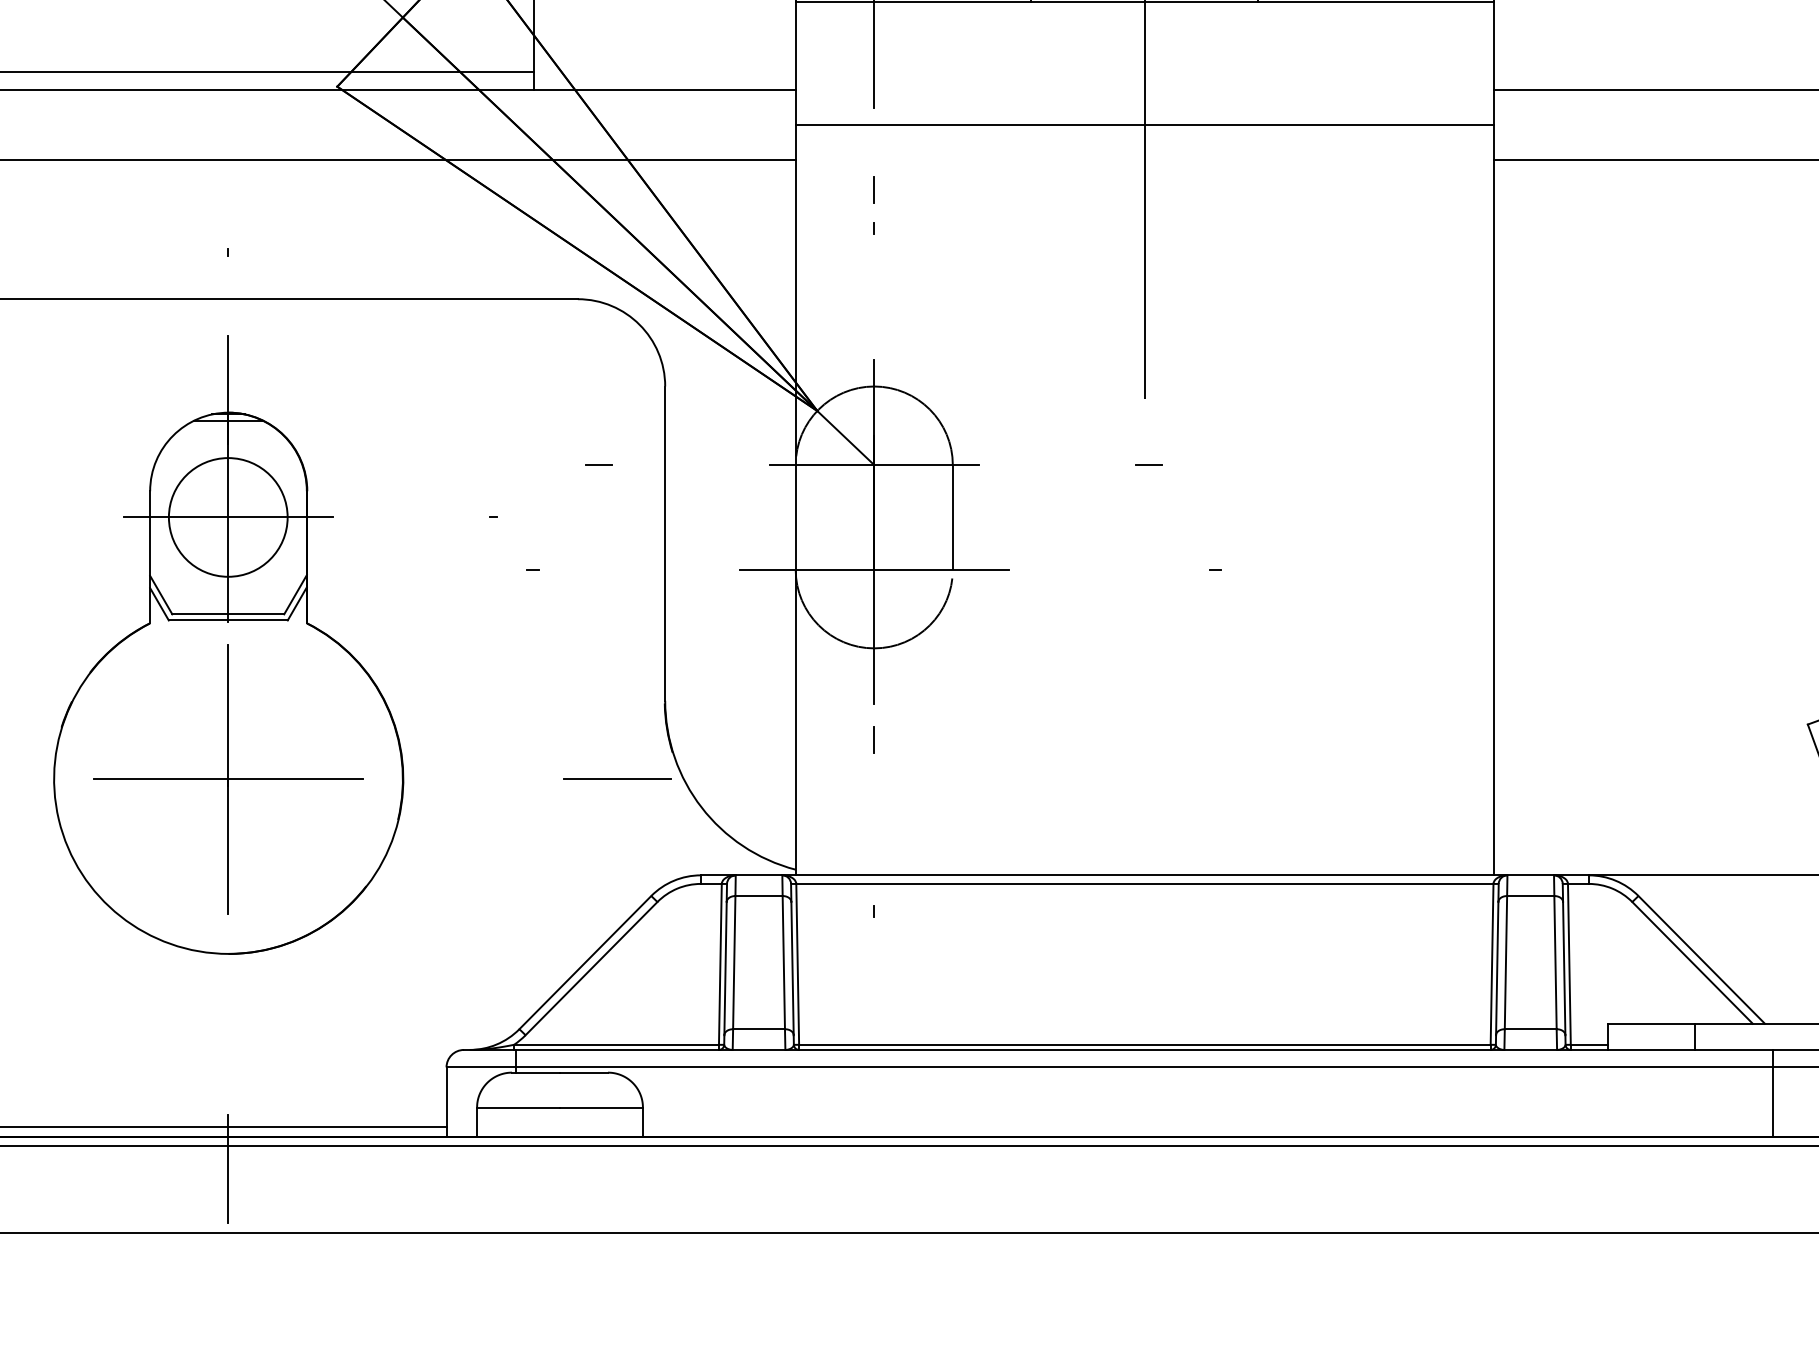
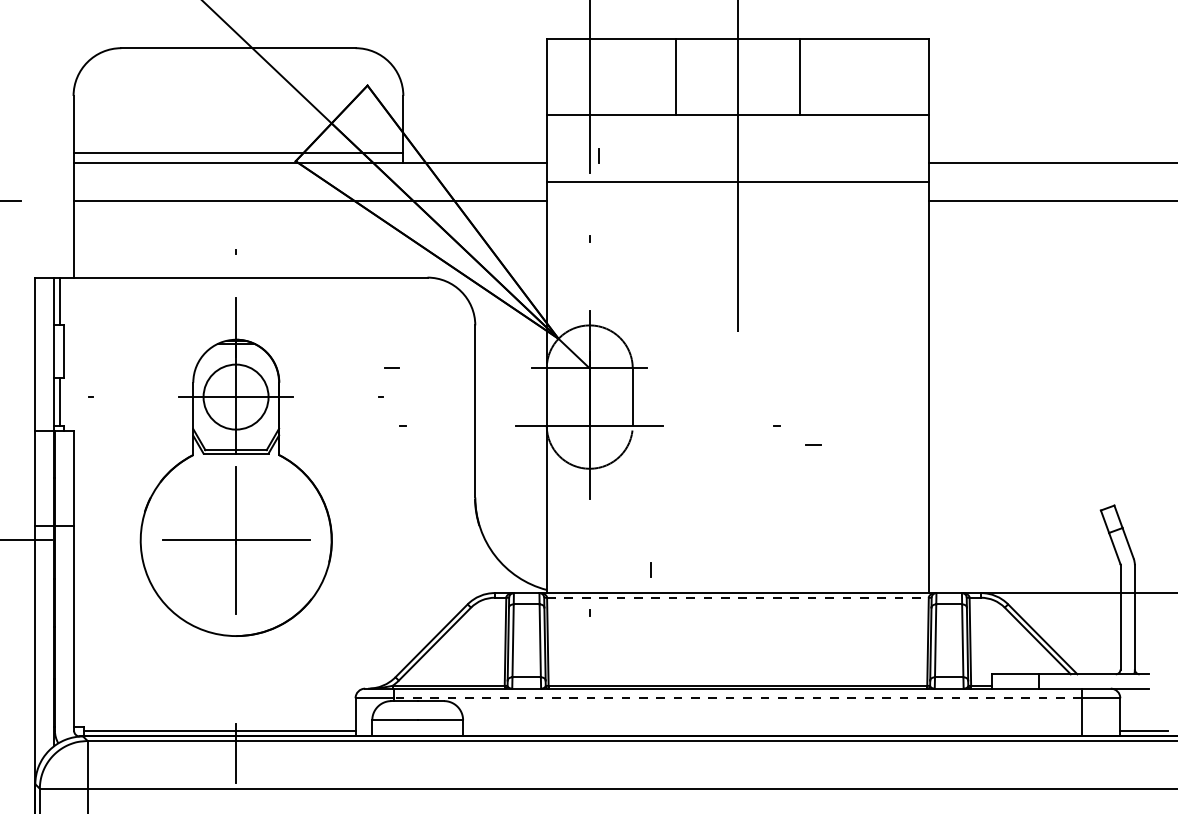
line: (873, 189) -> (598, 155), moved
line: (597, 463) -> (391, 367), moved
line: (1149, 463) -> (813, 444), moved
line: (873, 739) -> (650, 569), moved
line: (616, 779) -> (448, 540), removed
line: (1144, 883) -> (737, 597), solid -> dashed
line: (1144, 1067) -> (737, 698), solid -> dashed

